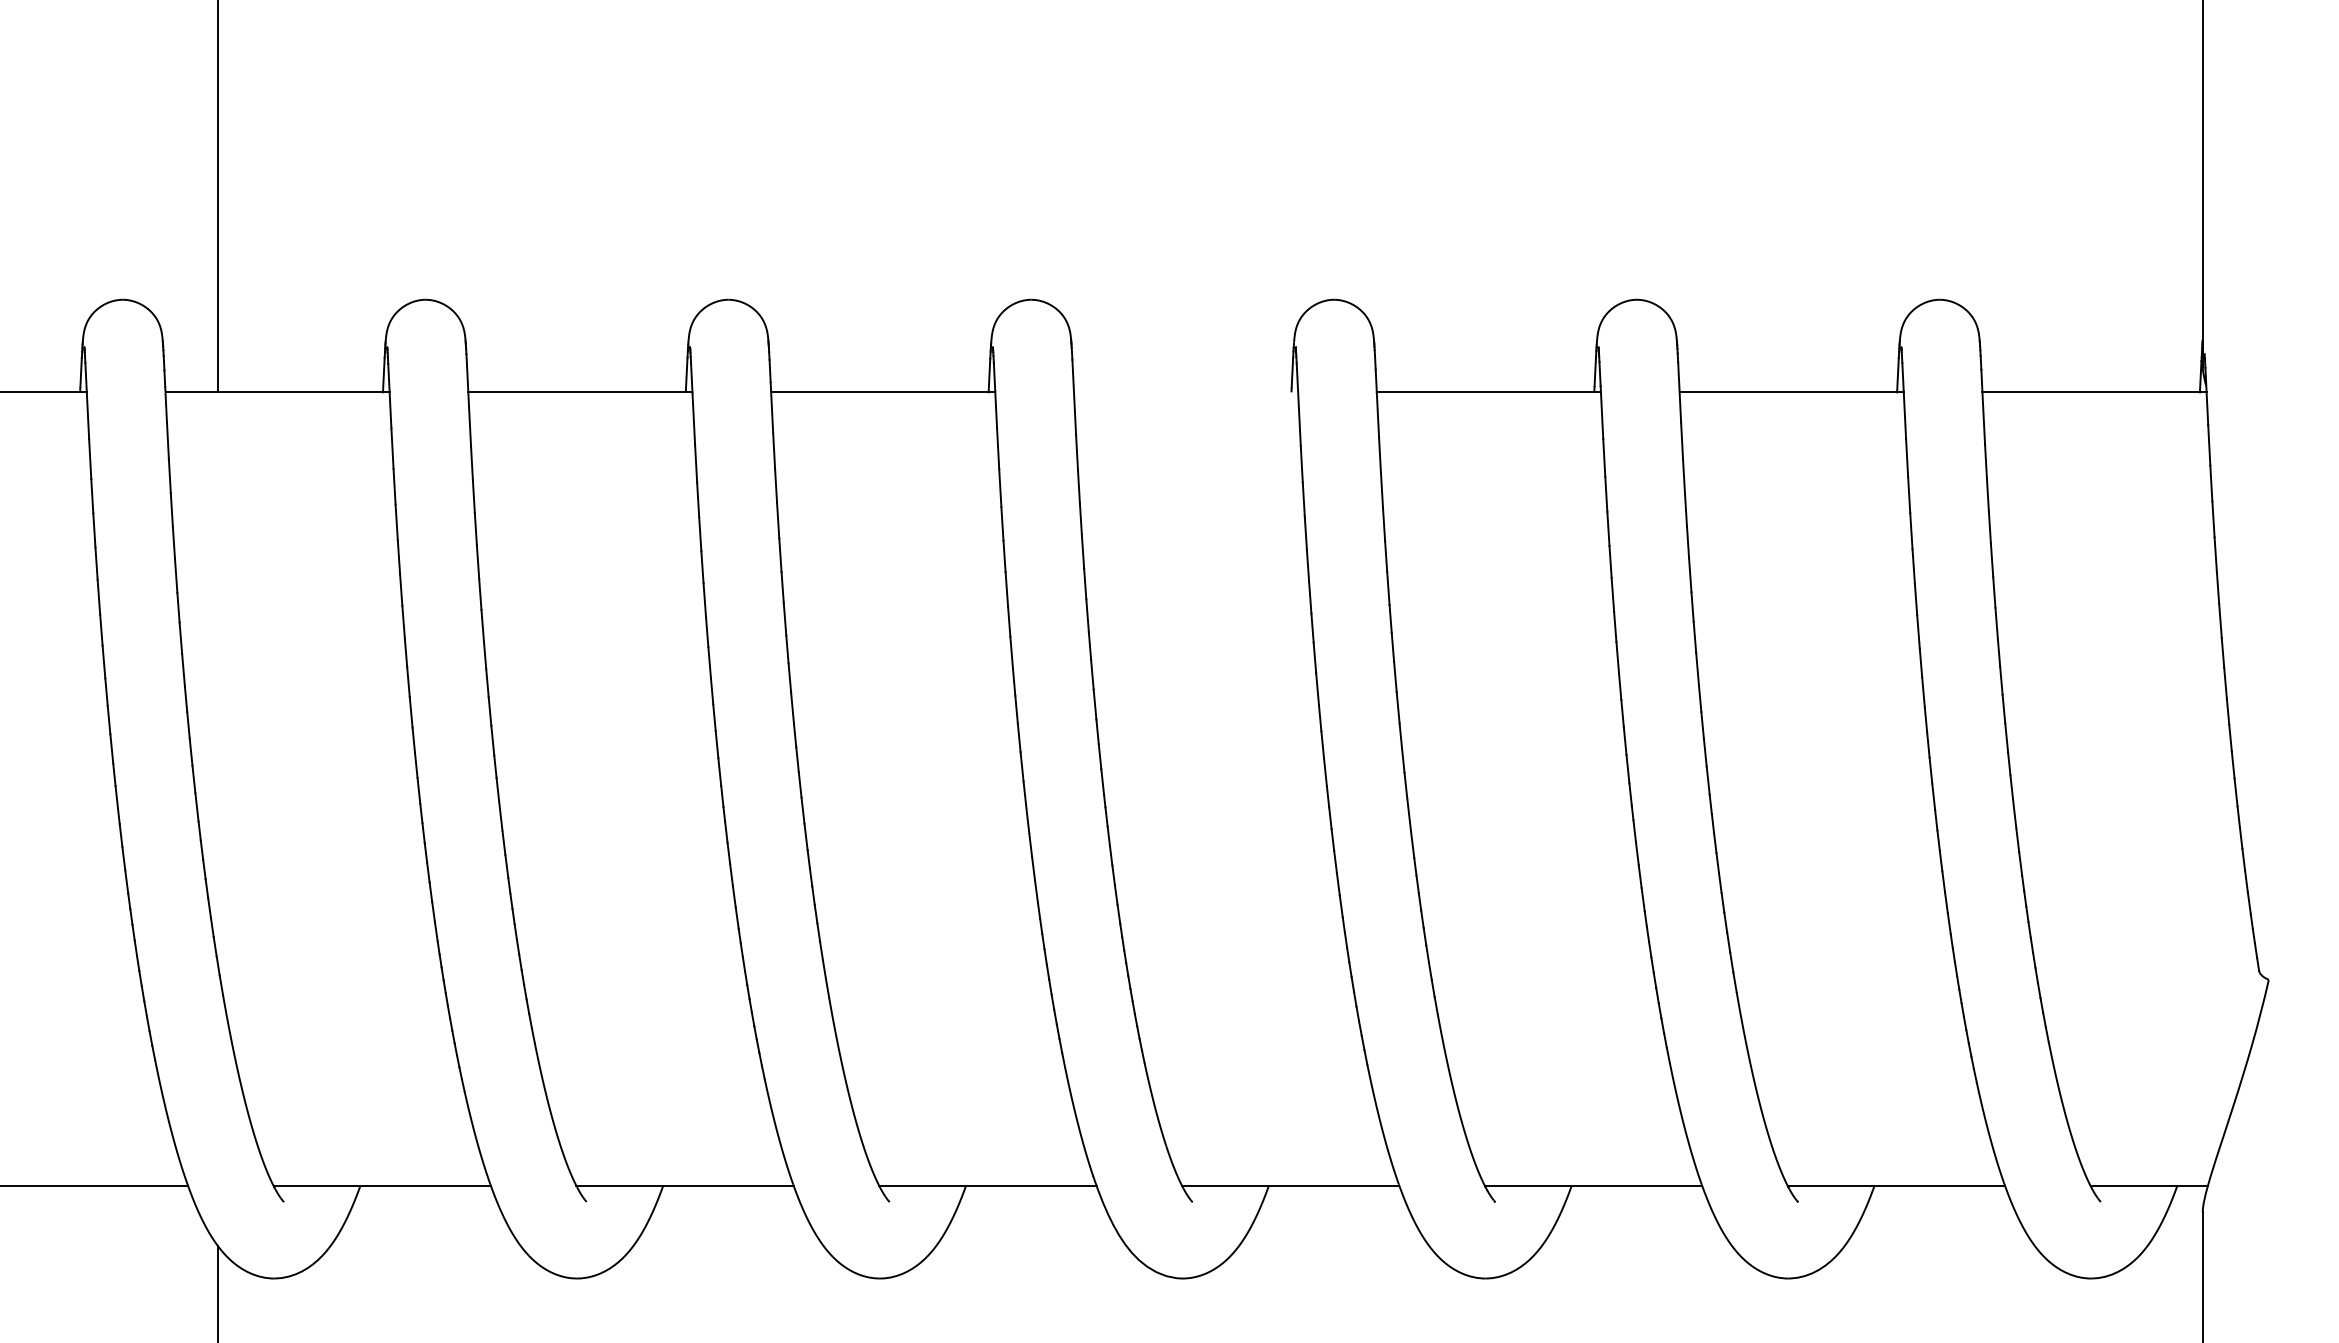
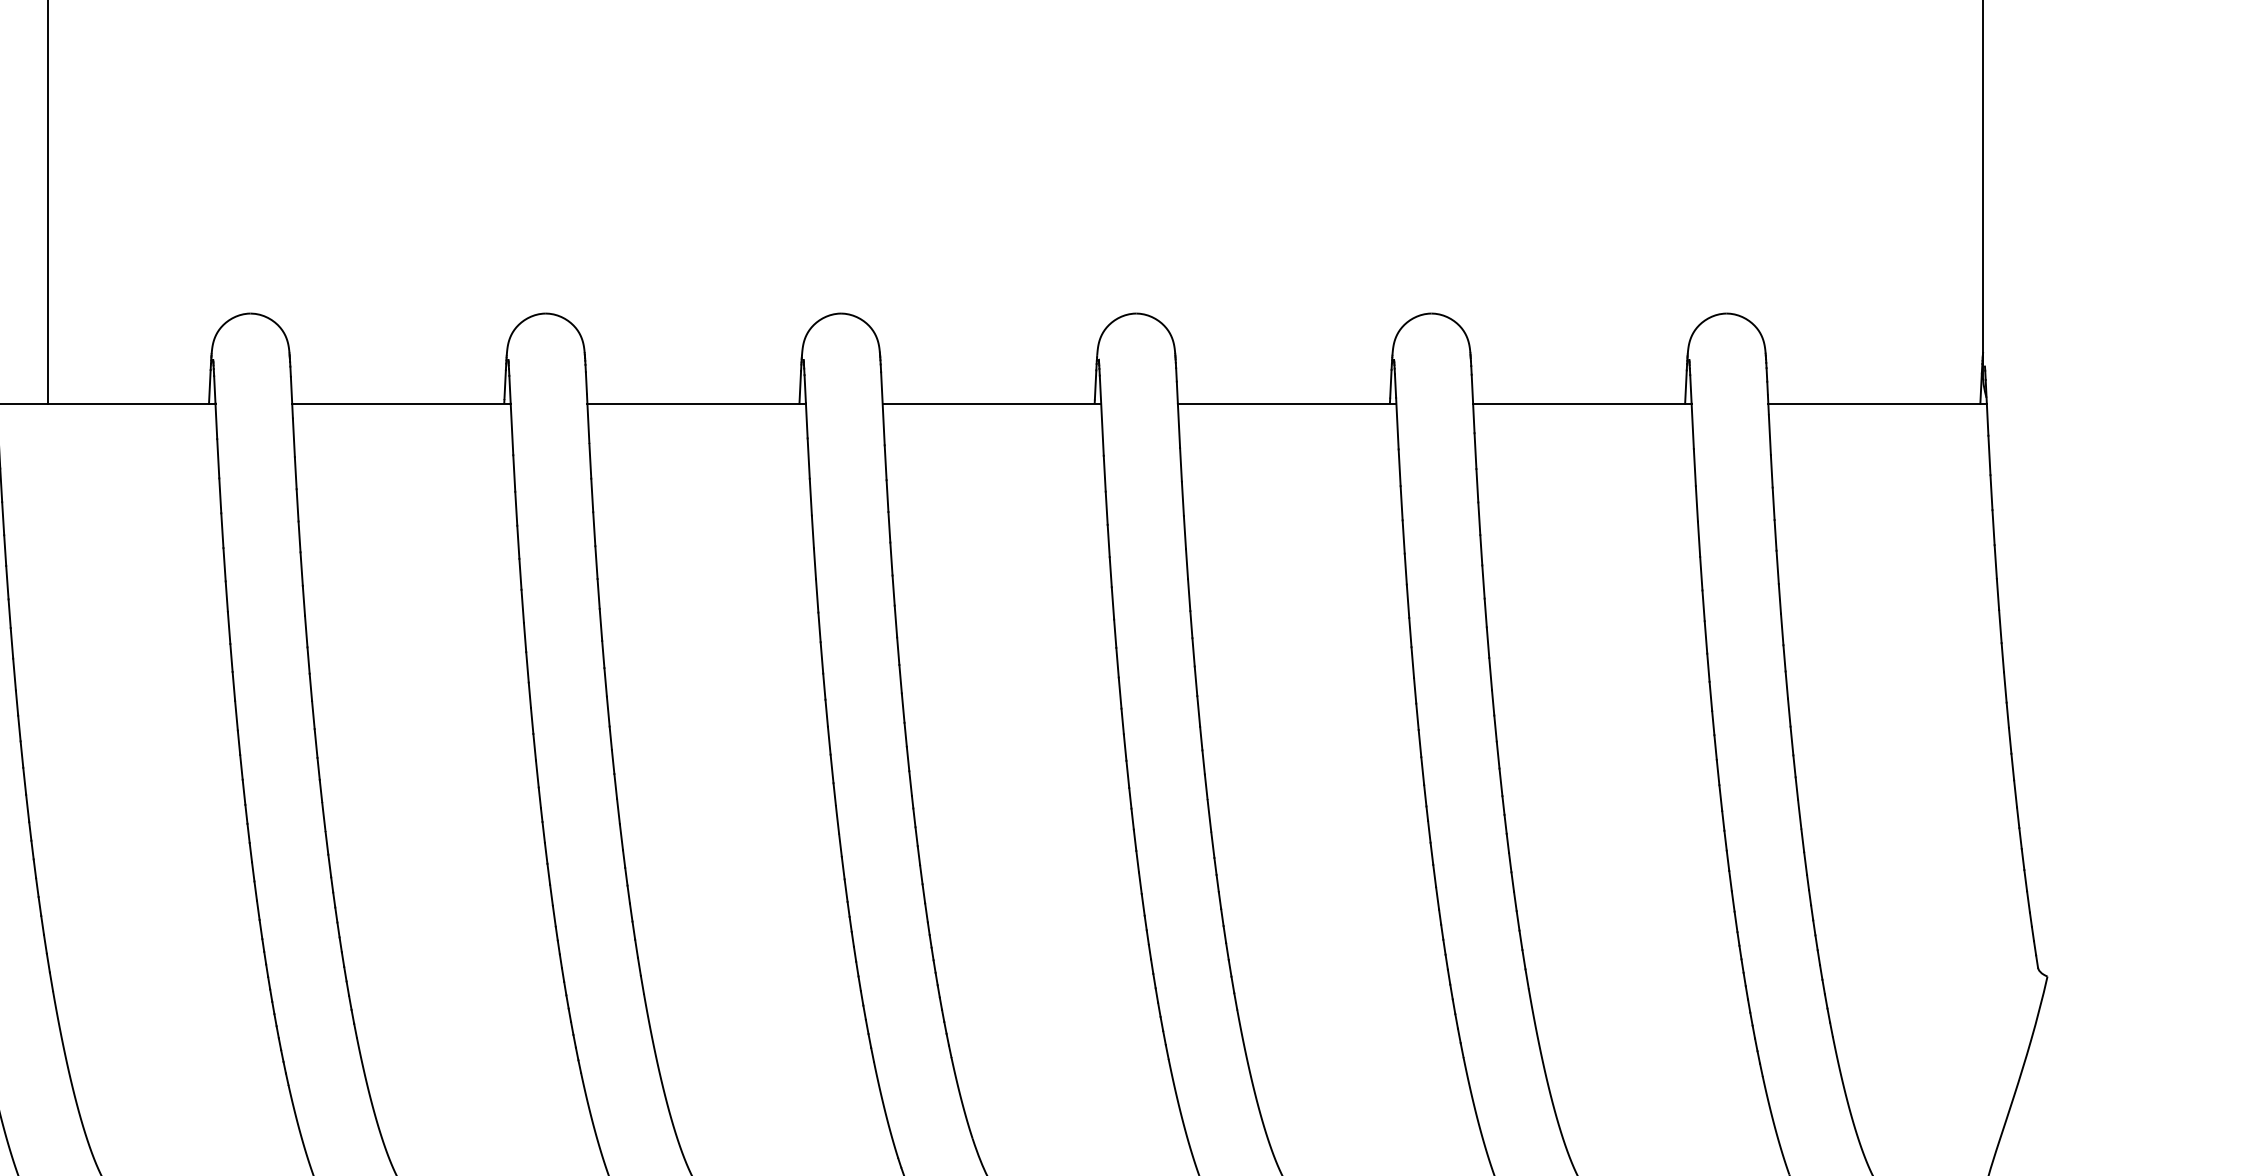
line: (1185, 392) -> (991, 403), added

